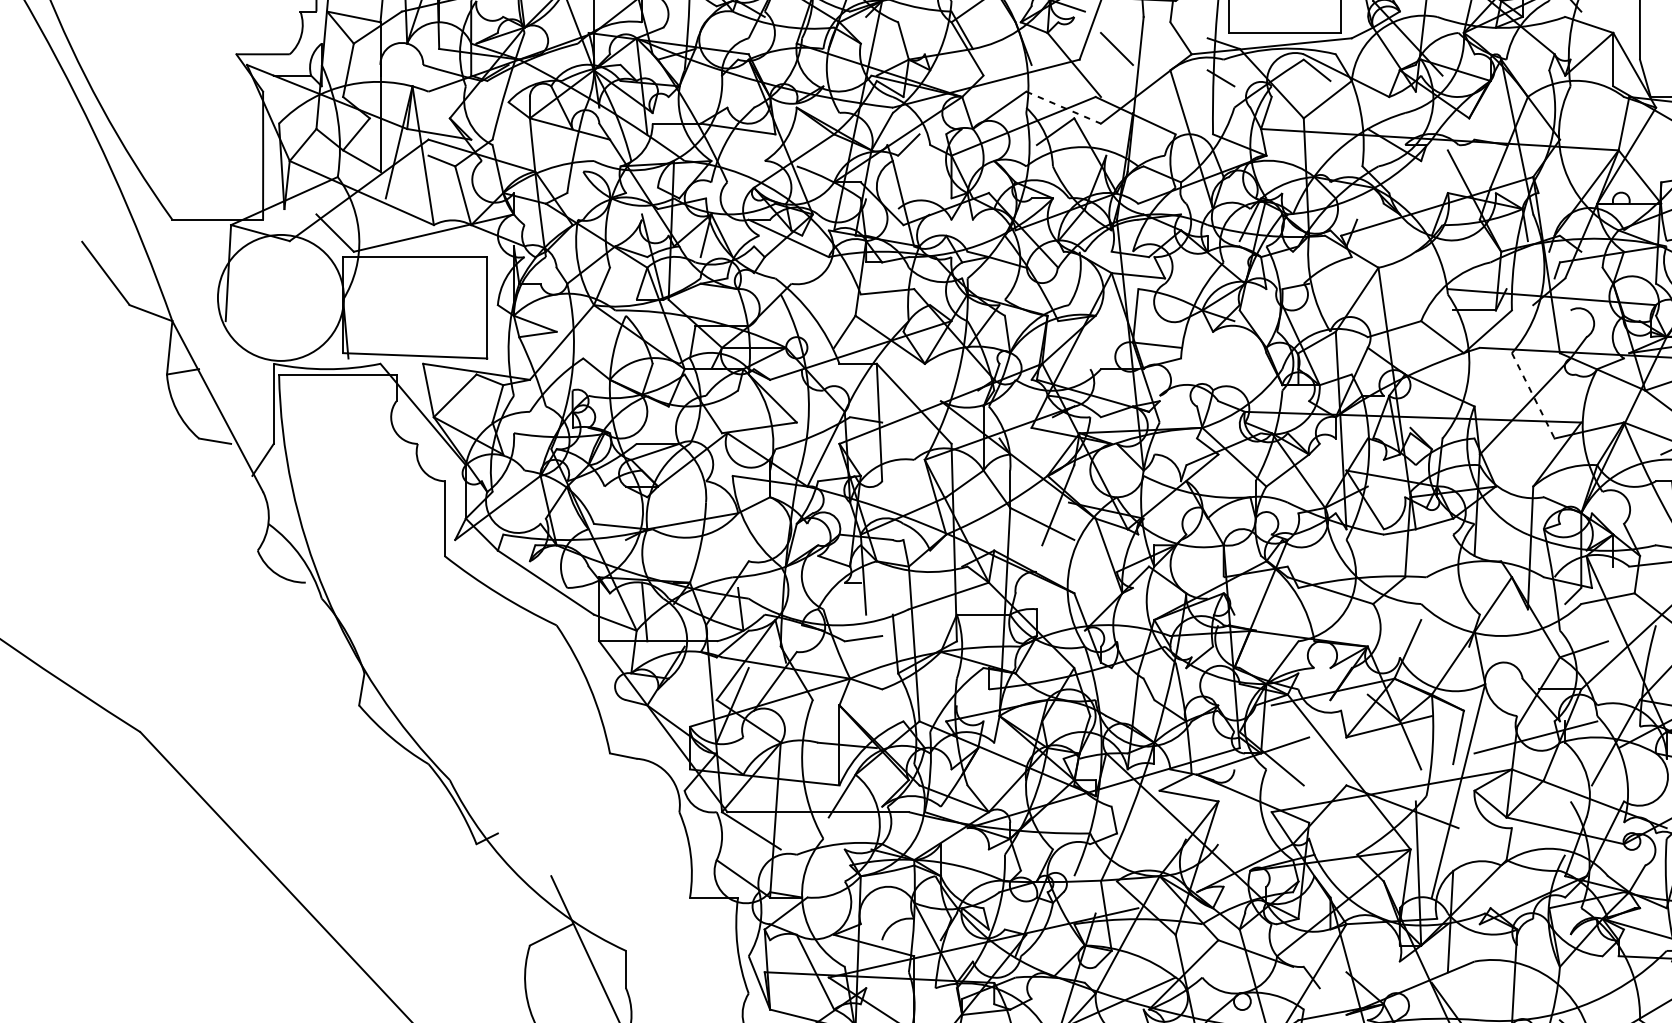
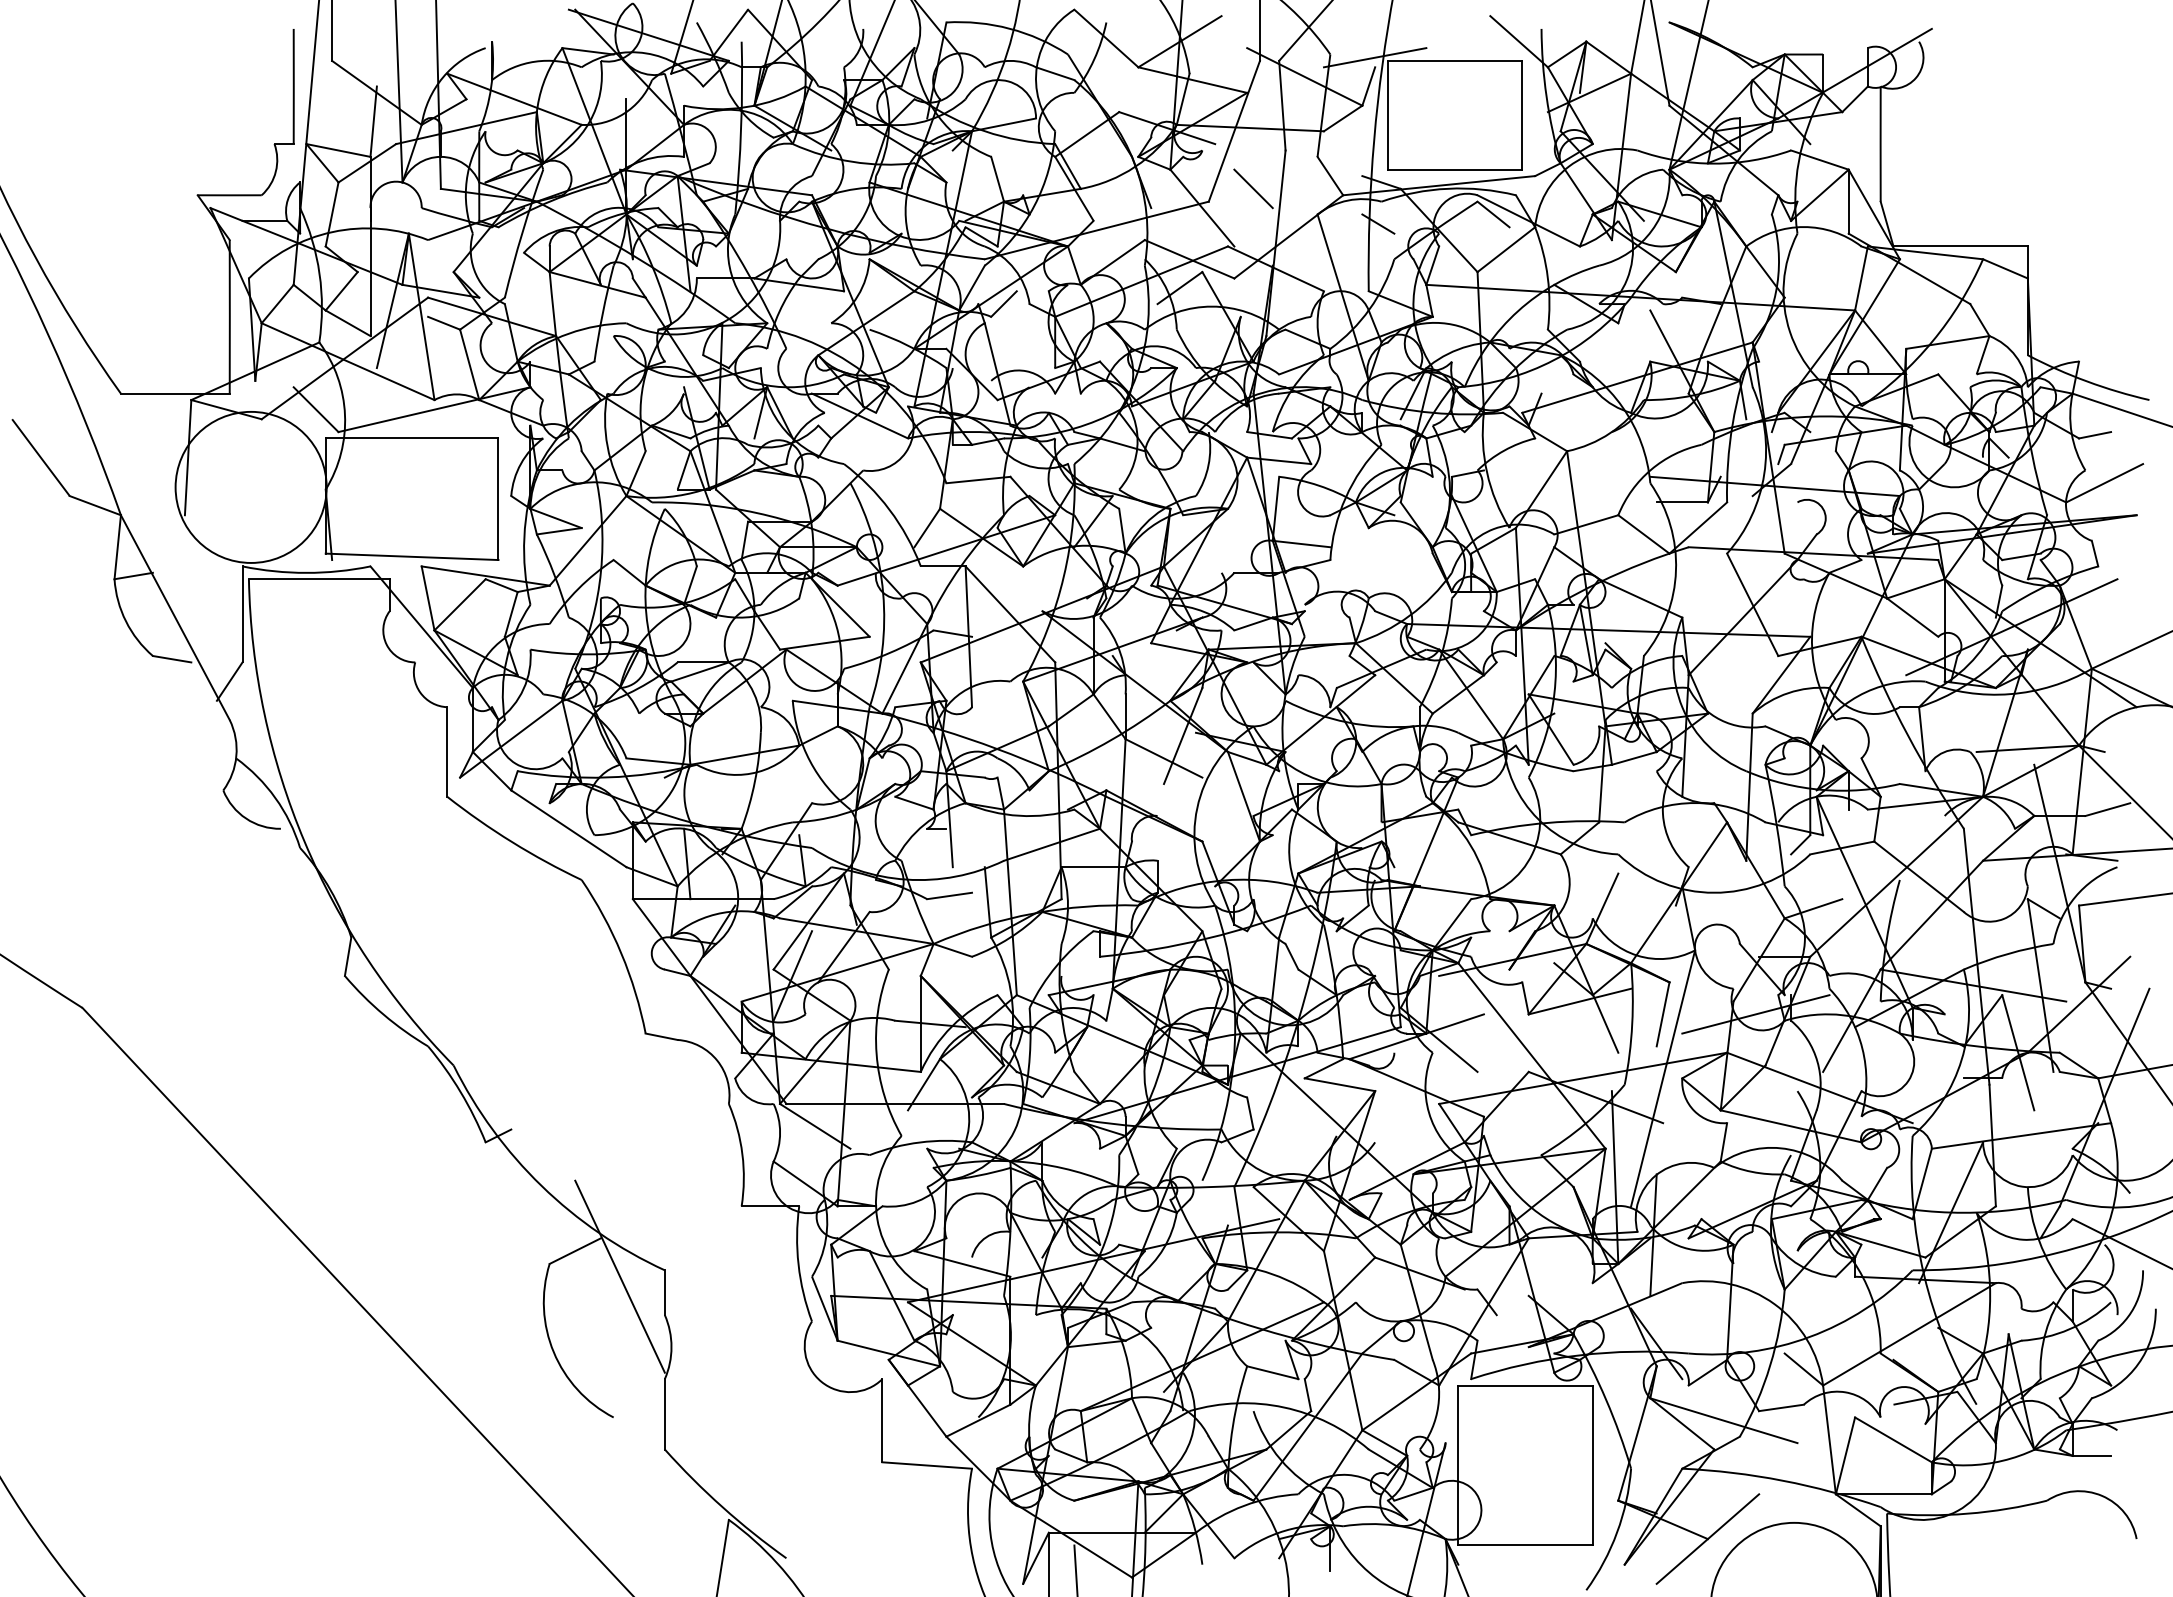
line: (1063, 107) -> (1189, 259), dashed -> solid
line: (1533, 396) -> (1752, 605), dashed -> solid

